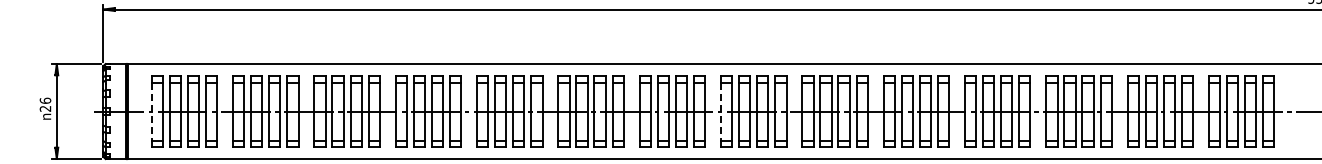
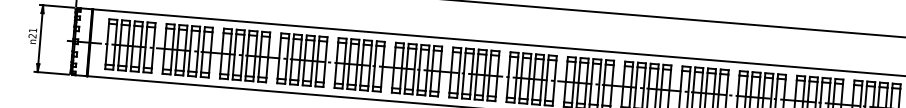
text: (45, 100) -> (33, 30), 26 -> 21
line: (151, 112) -> (107, 44), dashed -> solid
line: (720, 112) -> (508, 77), dashed -> solid

